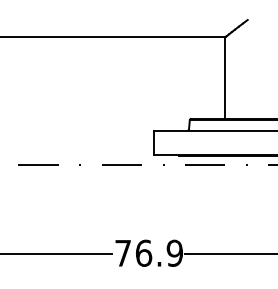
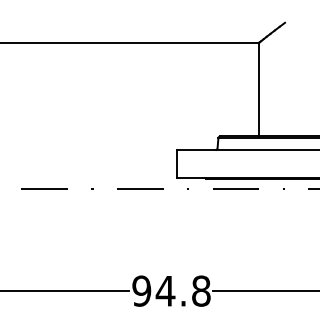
text: (149, 252) -> (172, 290), 76.9 -> 94.8

